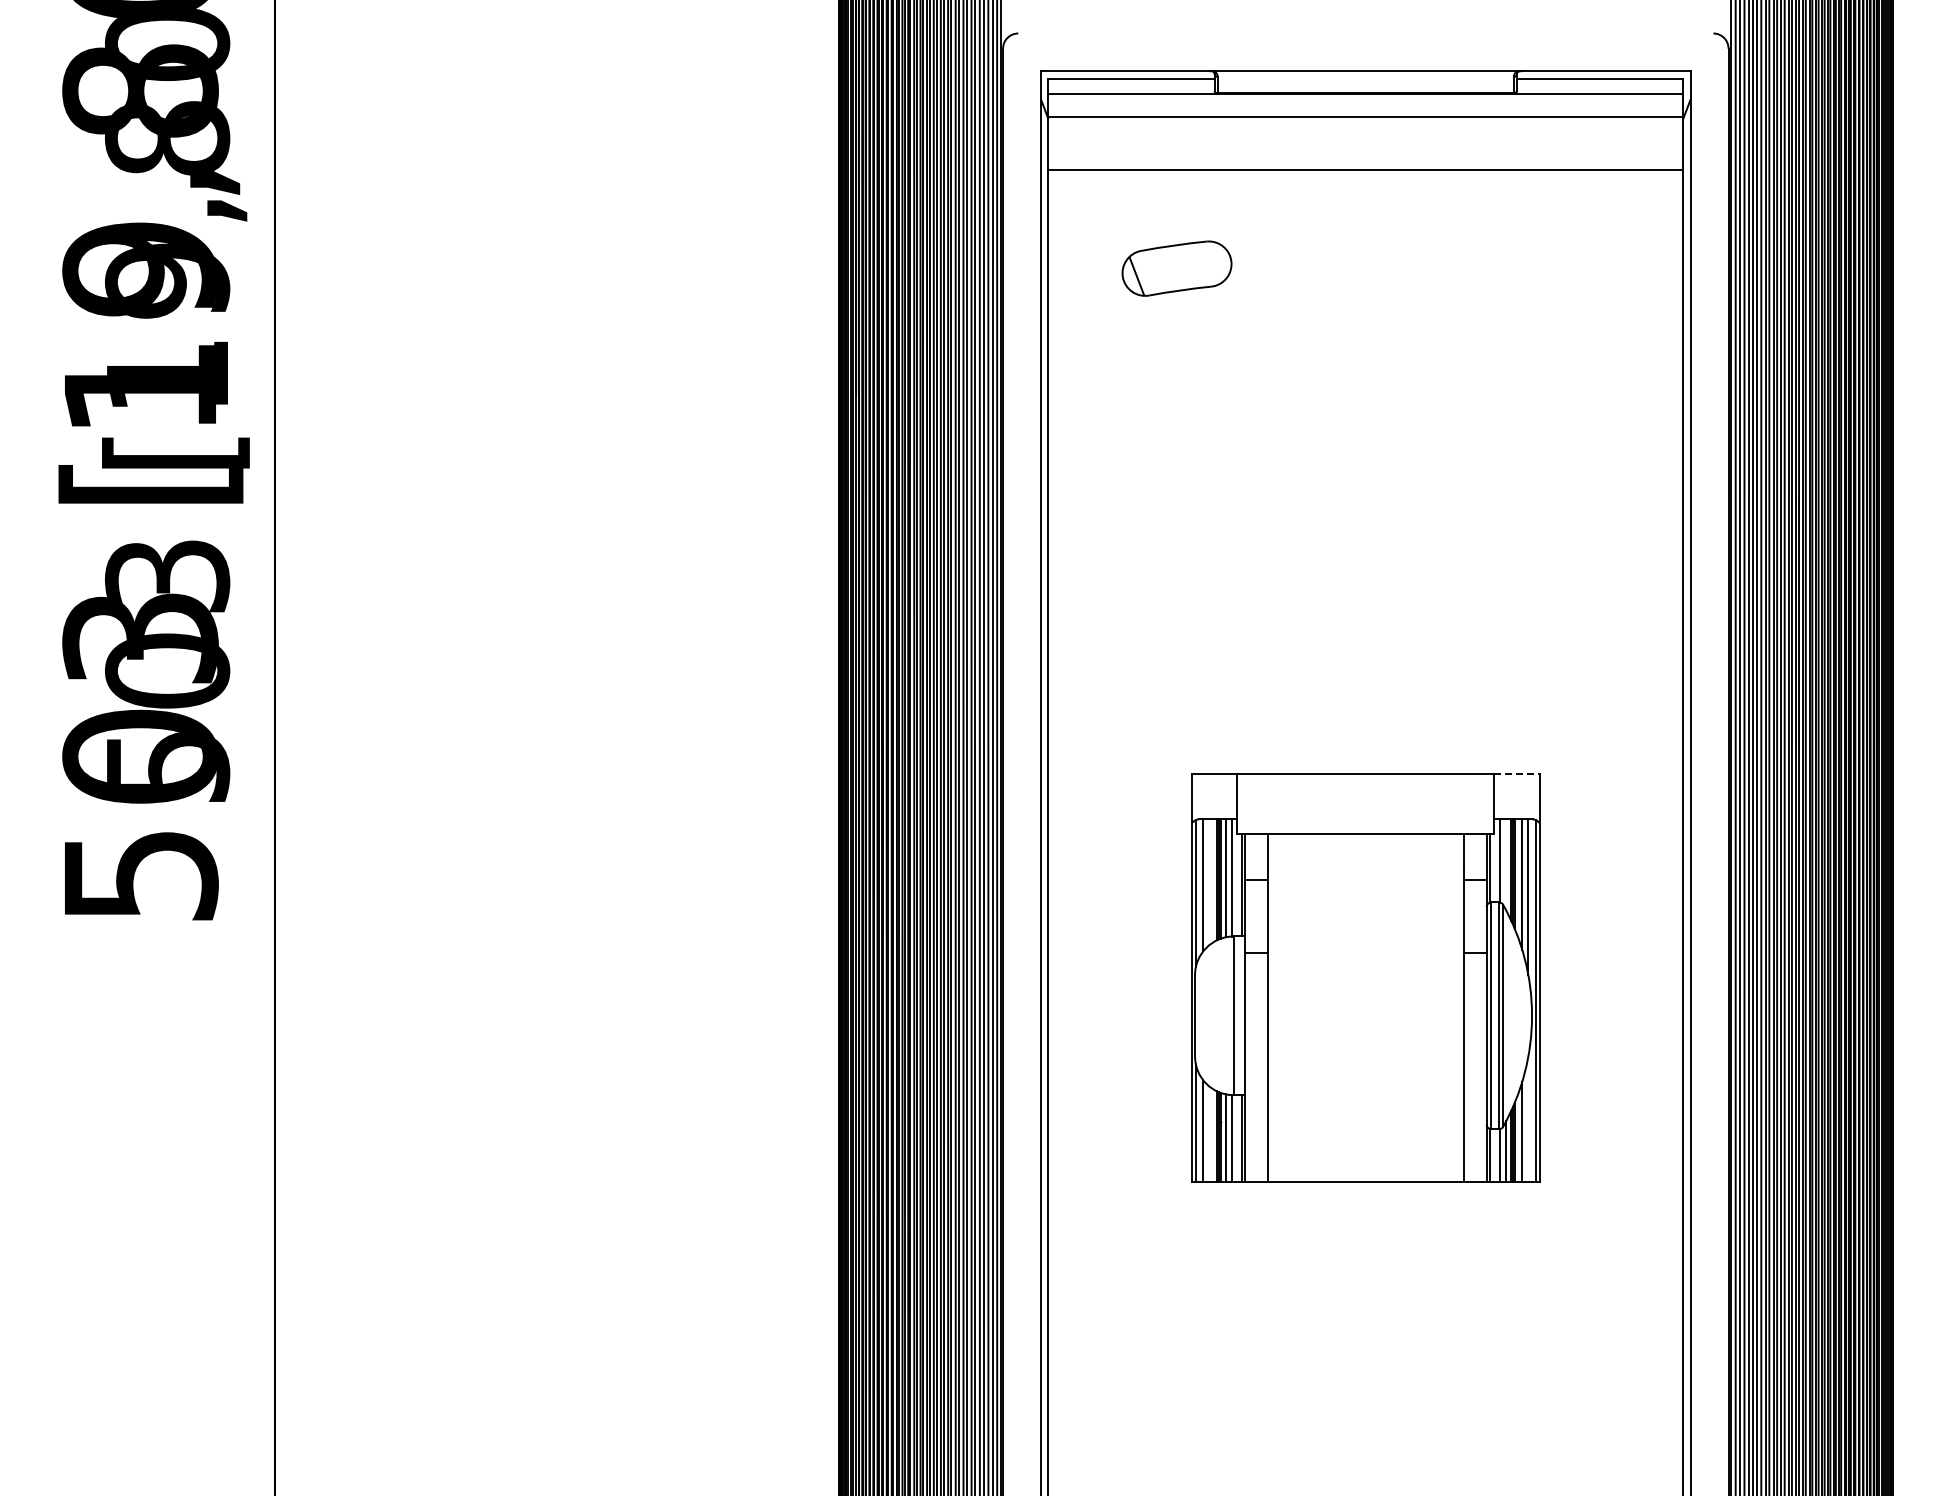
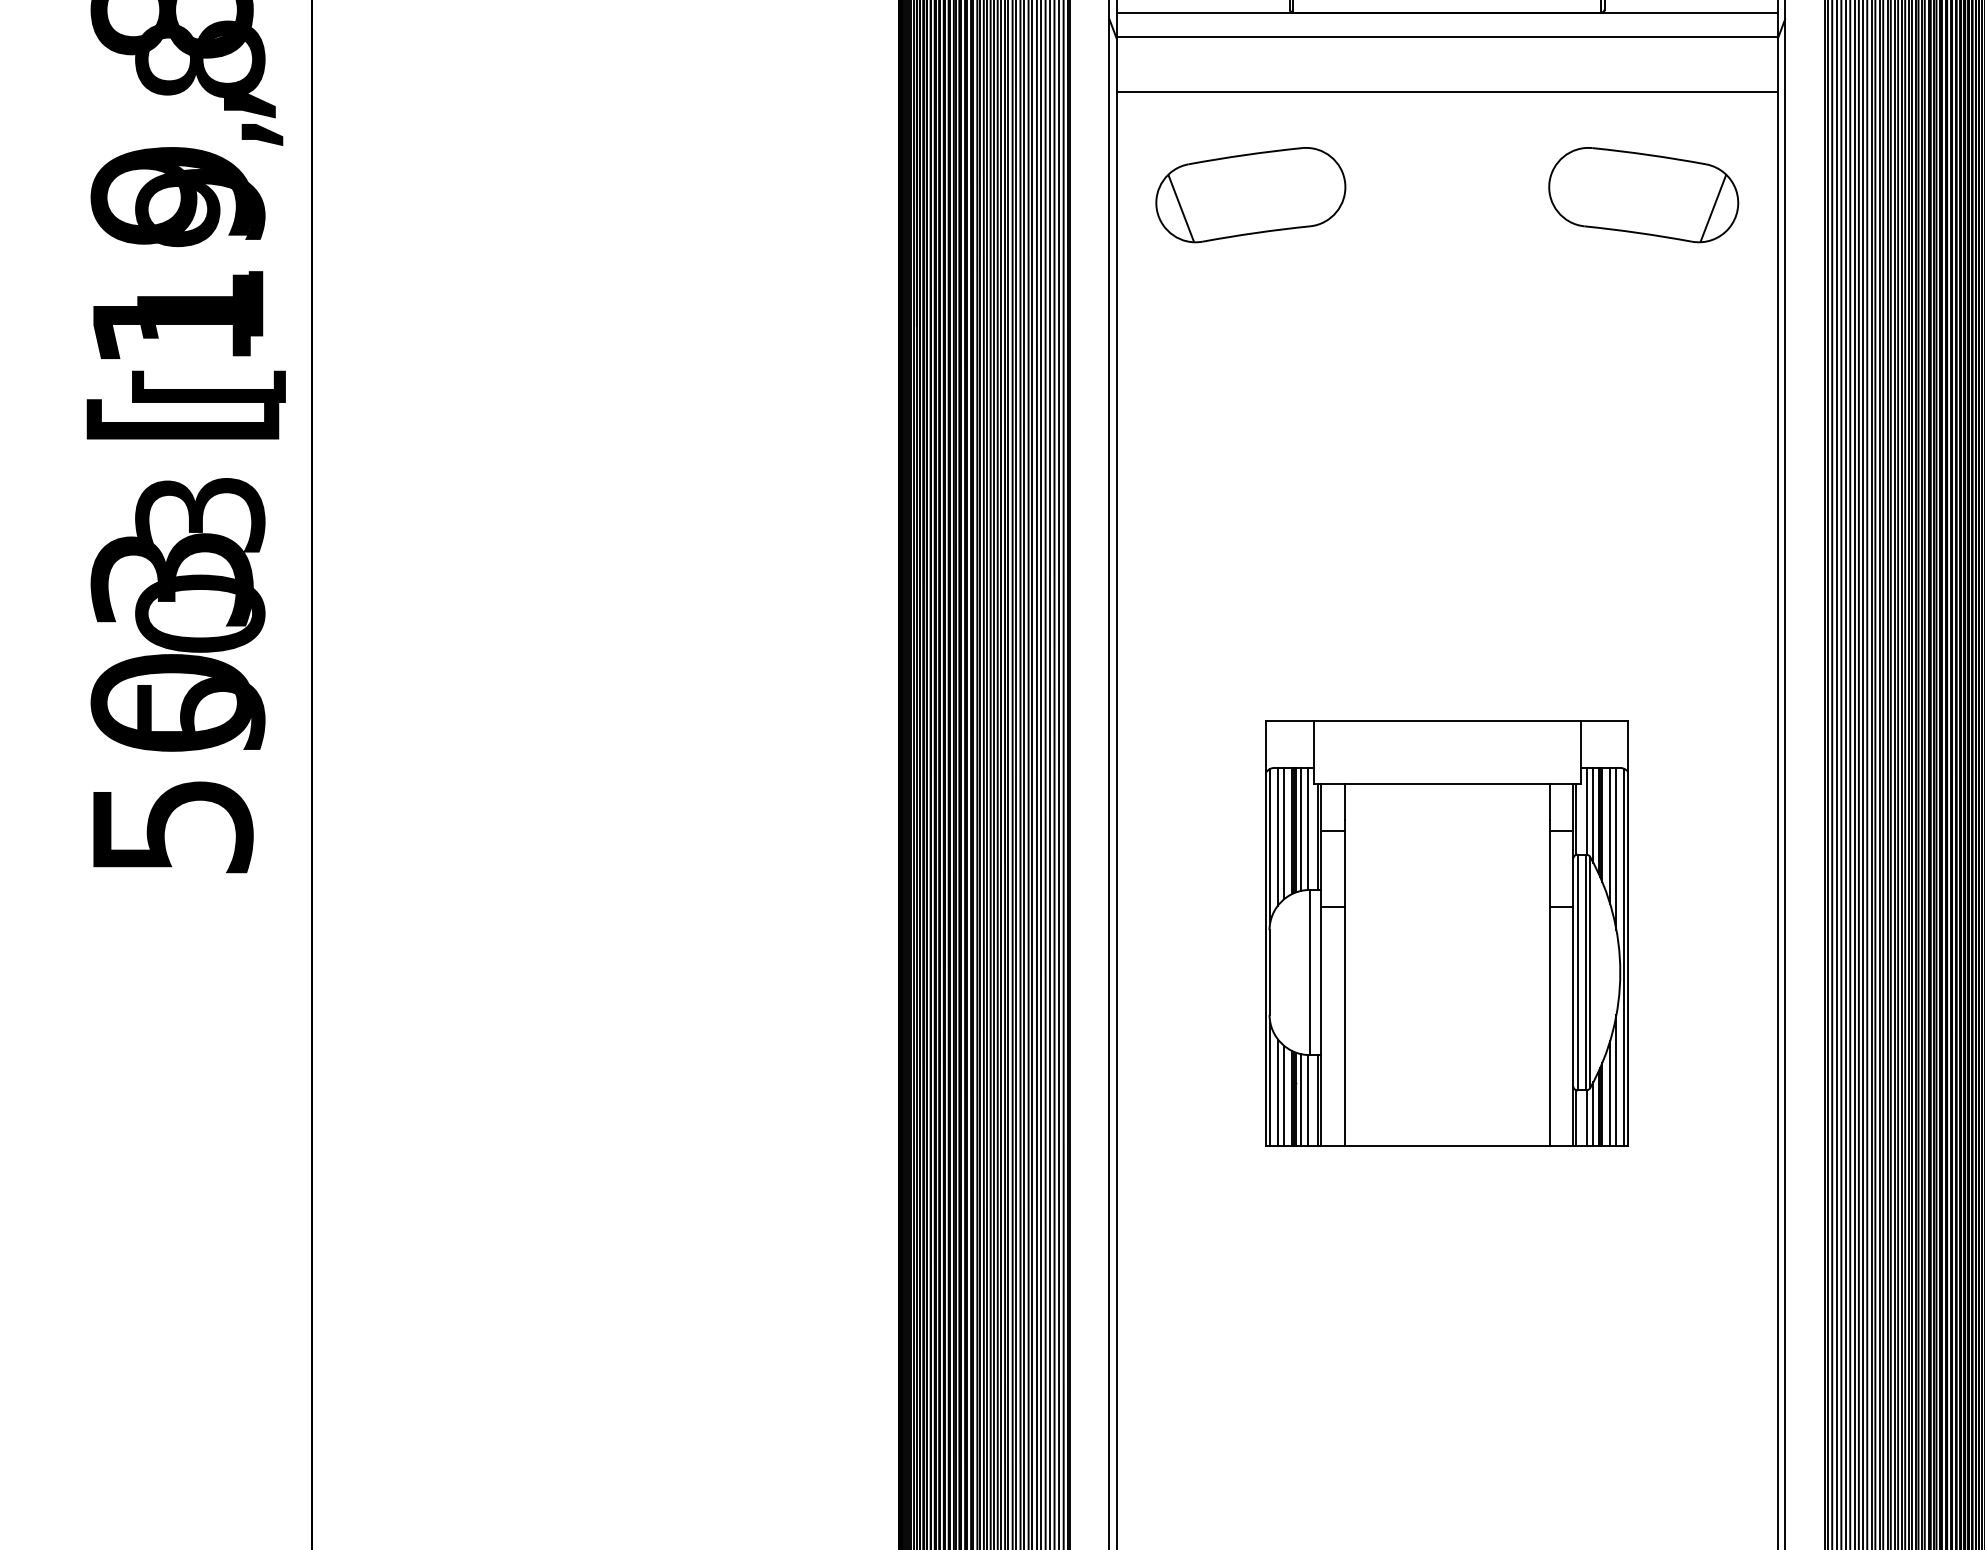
part: (1176, 268) -> (1250, 194), size x1.67
part: (1554, 268) -> (1643, 194), added
line: (1516, 774) -> (1604, 721), dashed -> solid
line: (1506, 864) -> (1593, 815), added
line: (1209, 882) -> (1284, 833), added
line: (1528, 1119) -> (1616, 1080), added
line: (1209, 1134) -> (1284, 1096), added

